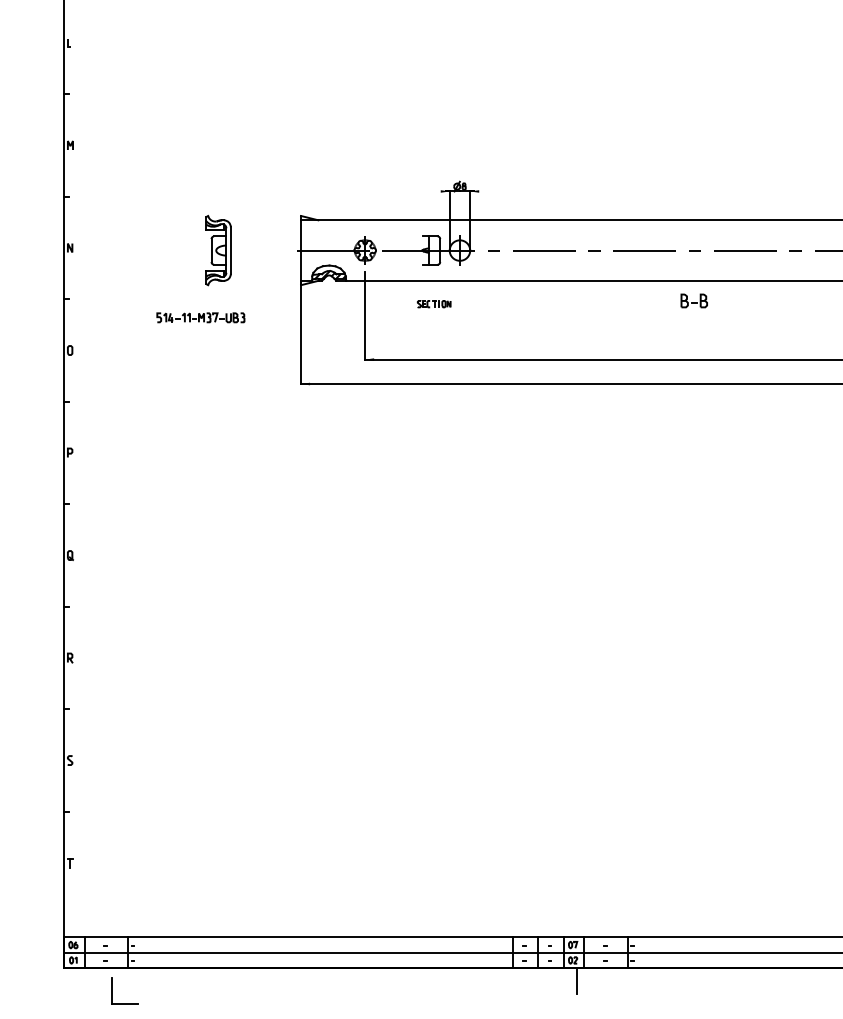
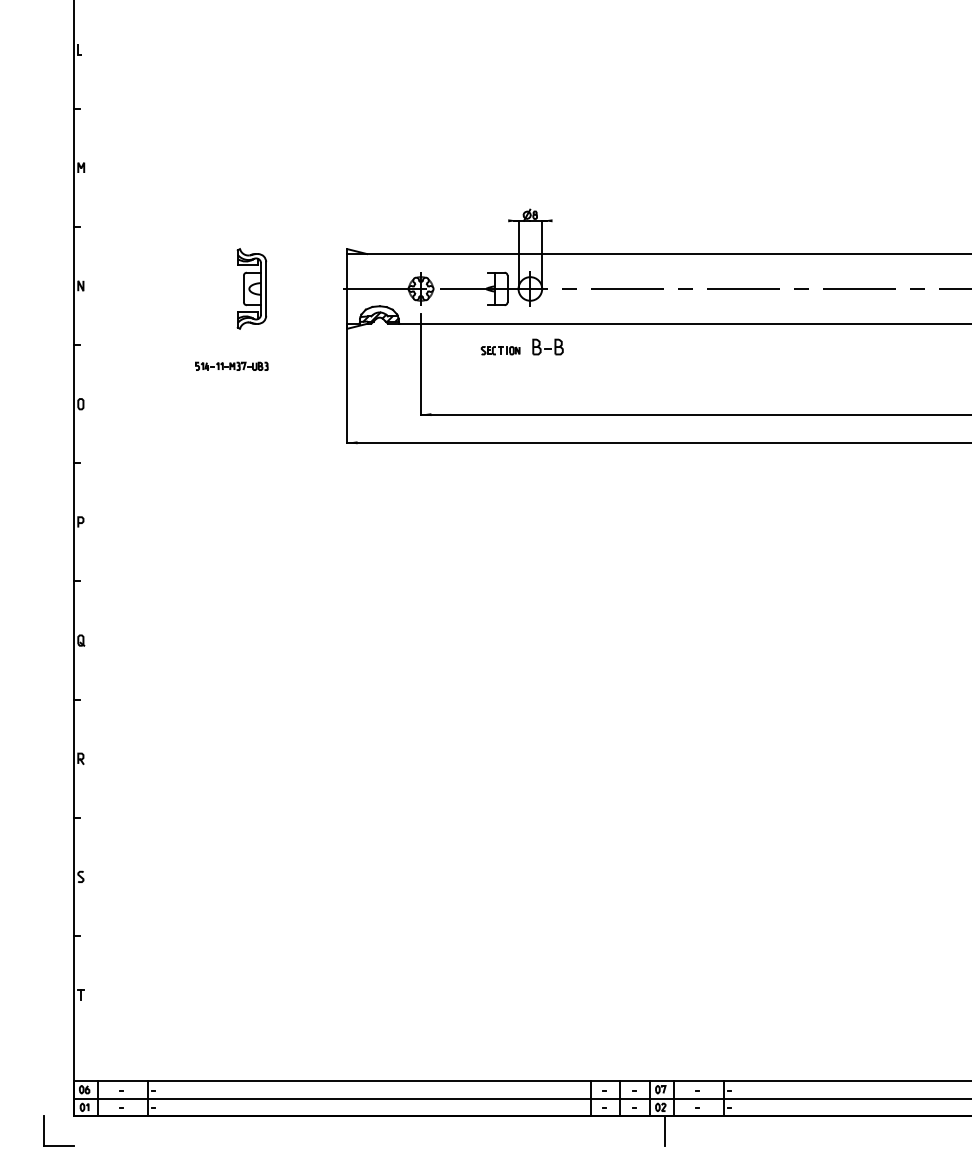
part: (693, 300) -> (547, 346), moved
part: (201, 317) -> (232, 366), size x0.71
part: (112, 990) -> (44, 1130), moved

